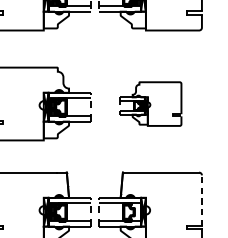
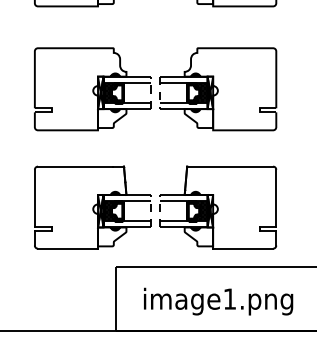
part: (150, 104) -> (218, 89), size x1.67
line: (202, 200) -> (276, 197), dashed -> solid
hatch: (135, 211) -> (201, 210), added

